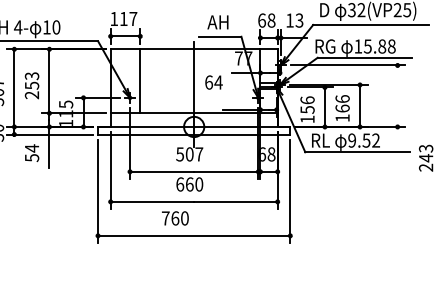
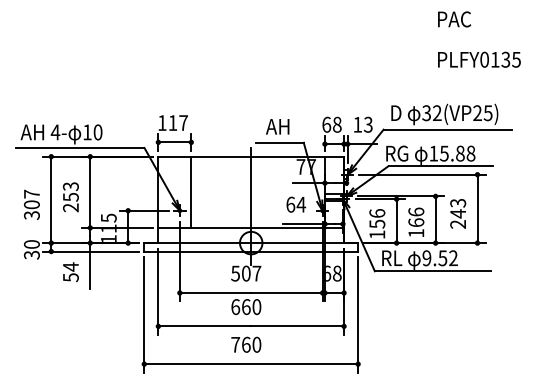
text: (214, 82) -> (296, 204), moved
line: (397, 95) -> (477, 208), added
text: (426, 157) -> (458, 213), moved
text: (175, 218) -> (246, 344), moved

